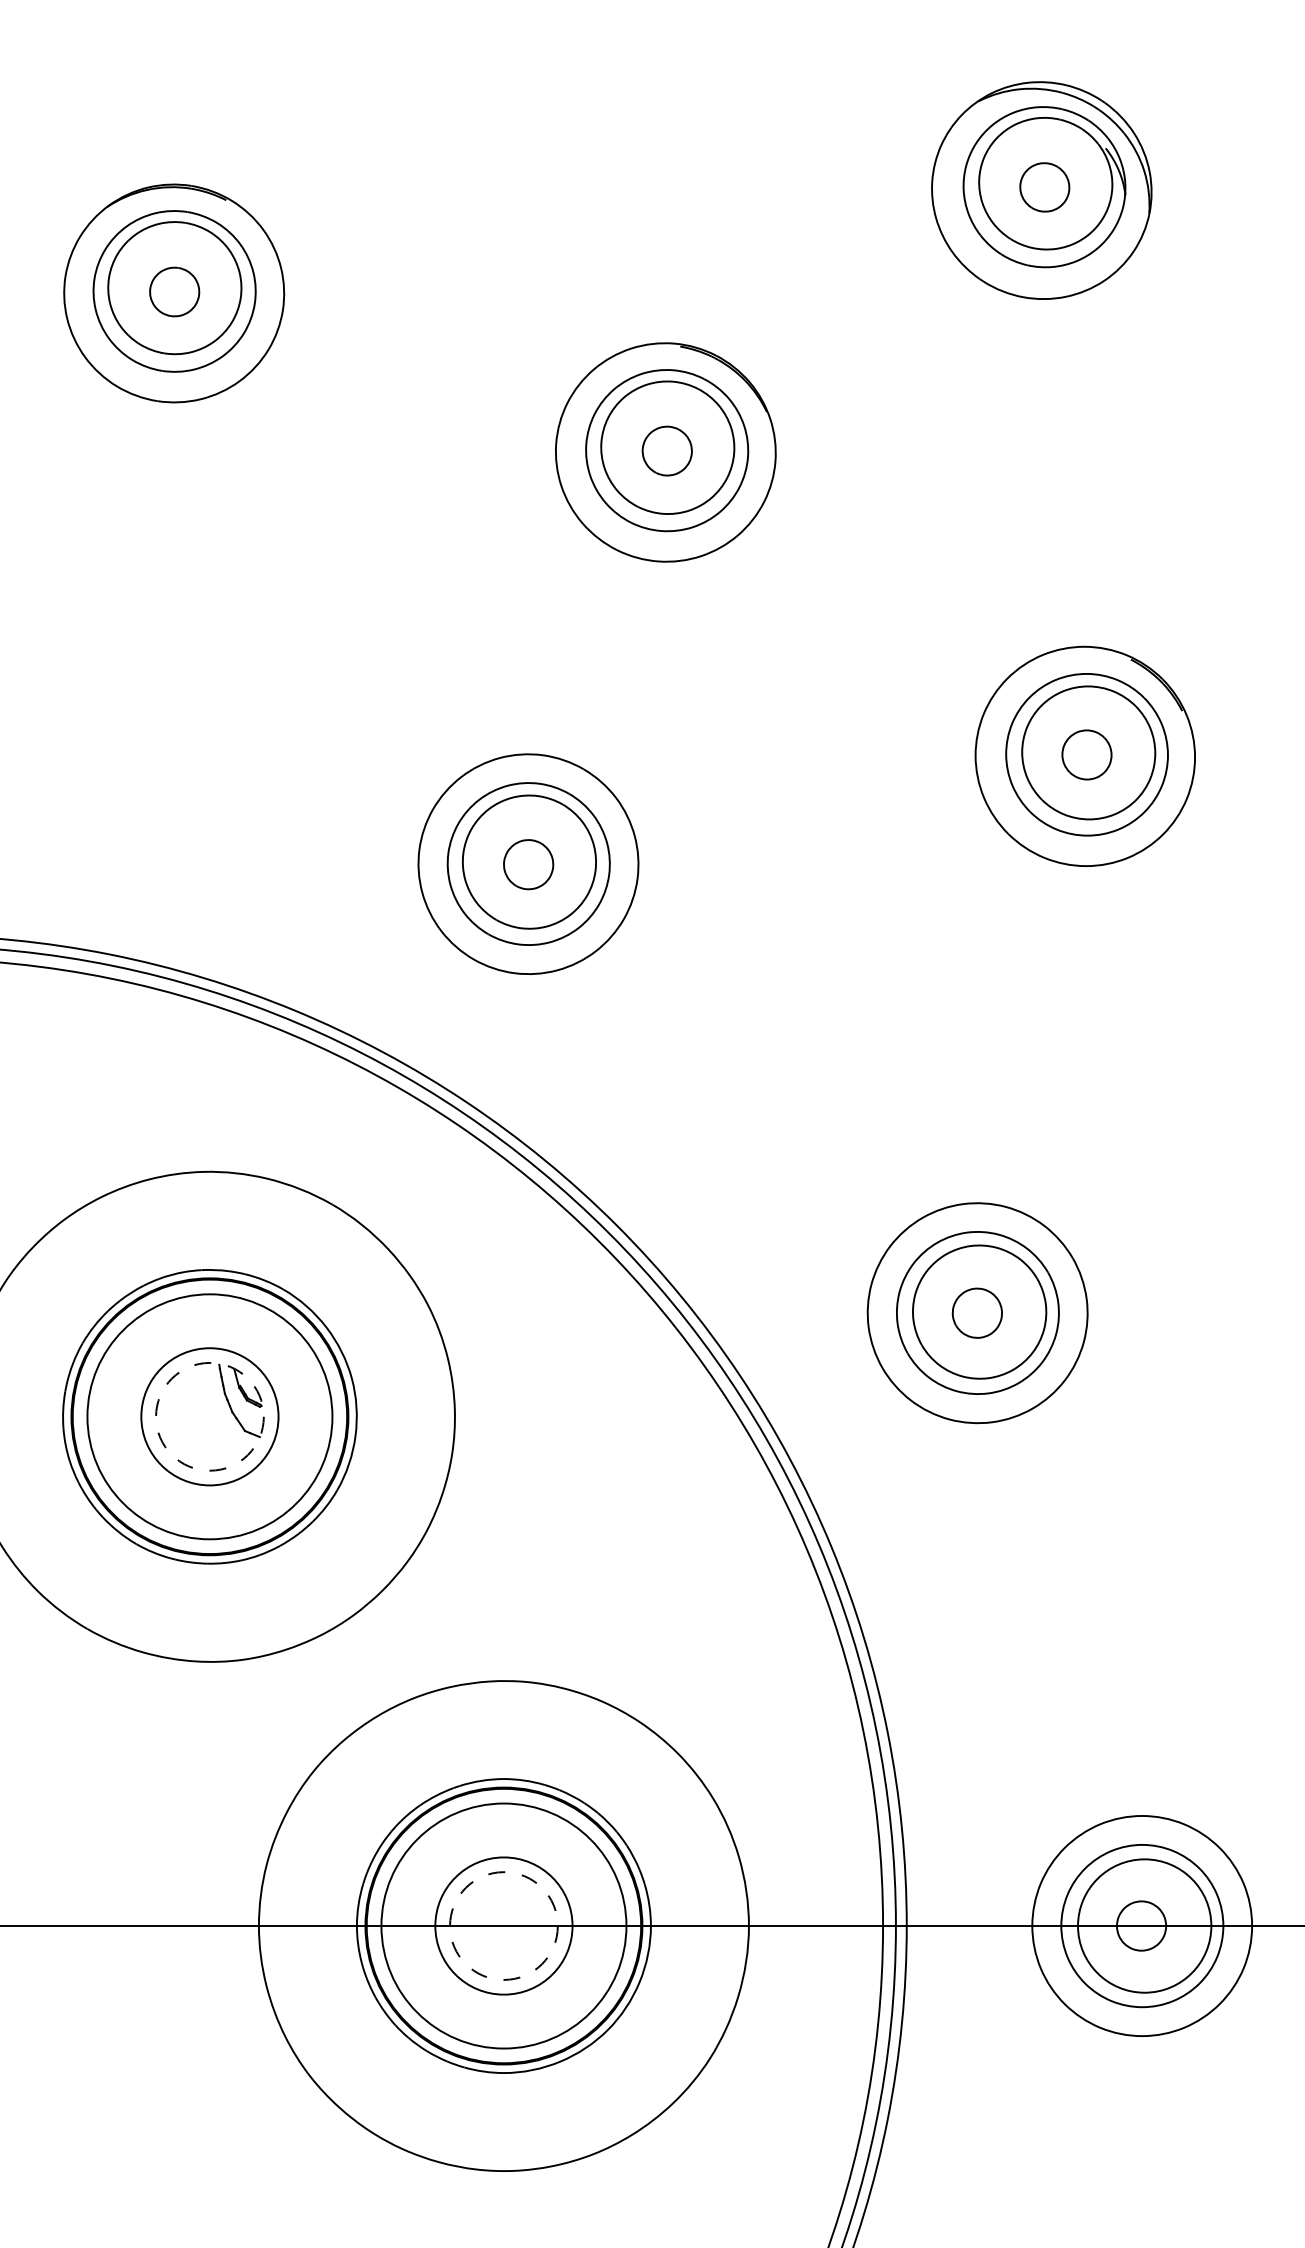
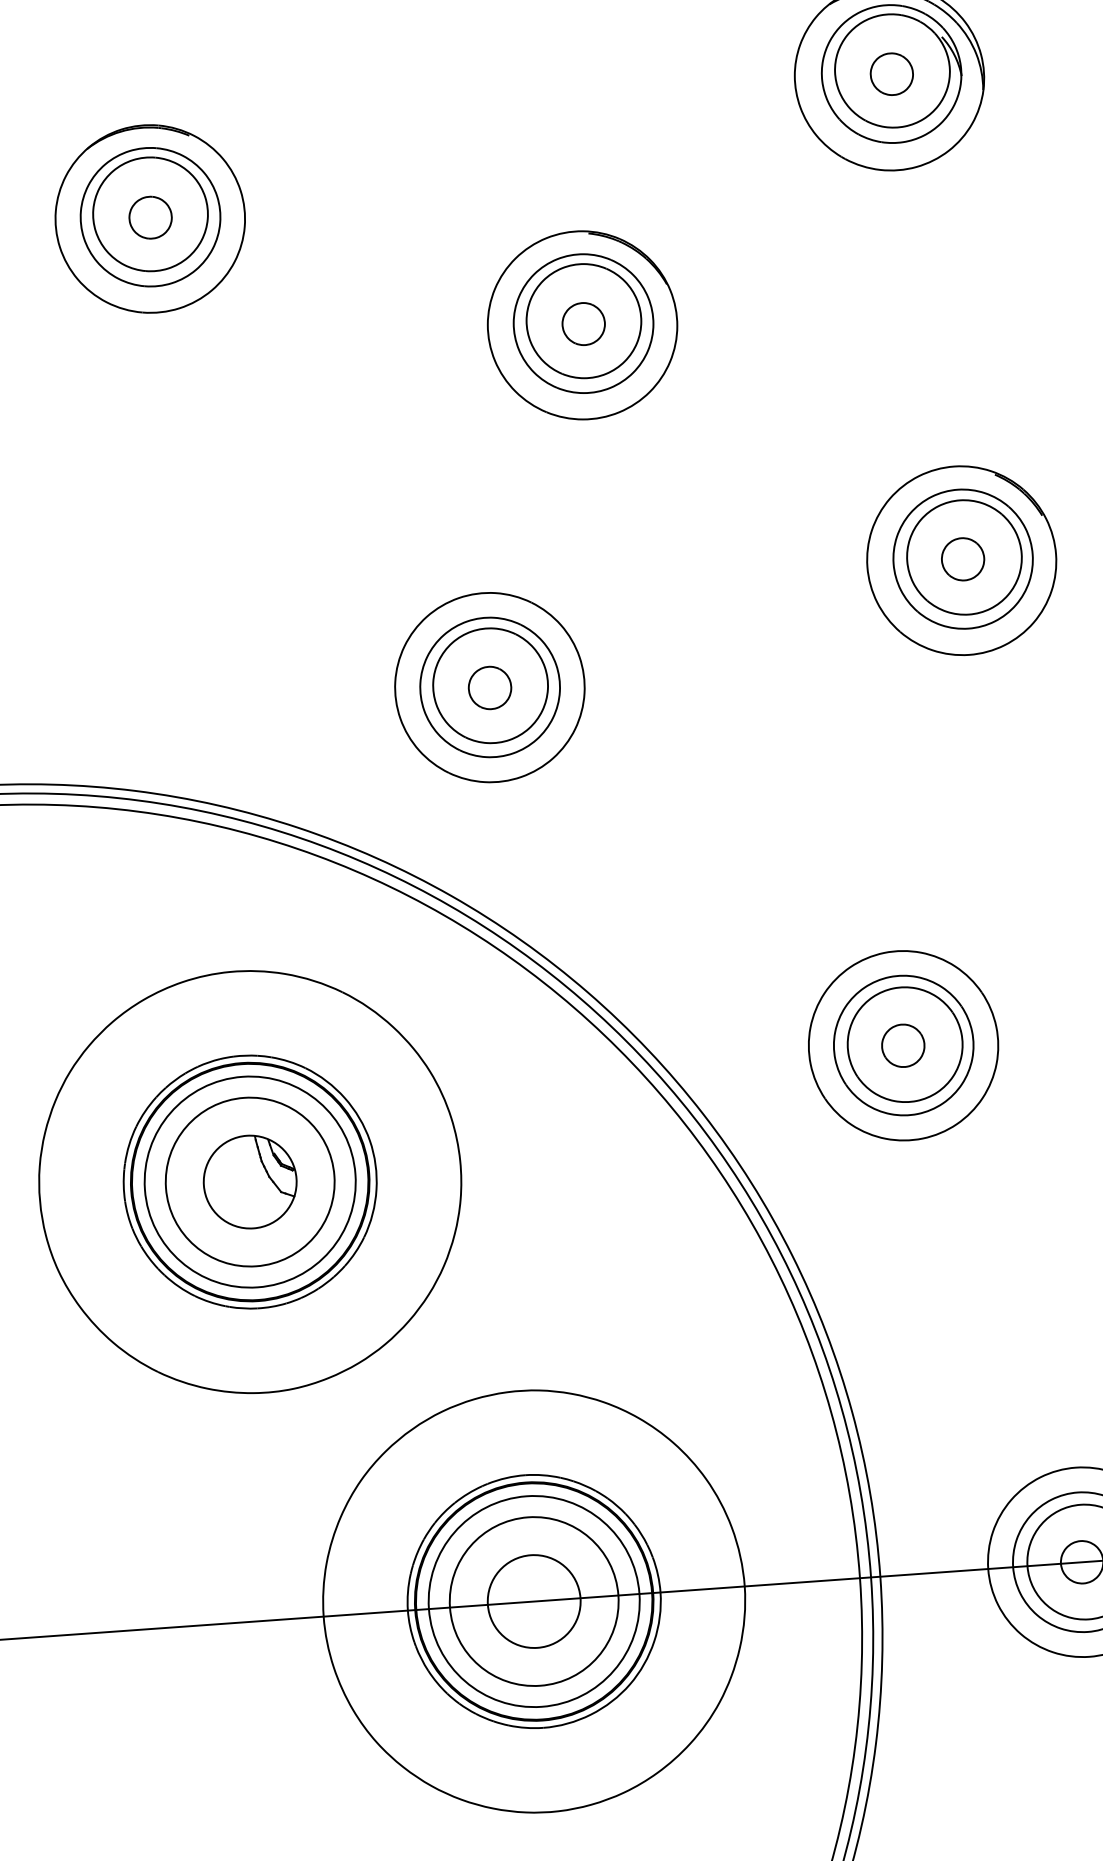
circle: (209, 1416) -> (249, 1181), dashed -> solid
circle: (209, 1416) -> (249, 1181), size x1.43
circle: (503, 1925) -> (533, 1601), dashed -> solid
circle: (503, 1926) -> (533, 1601), size x1.43

